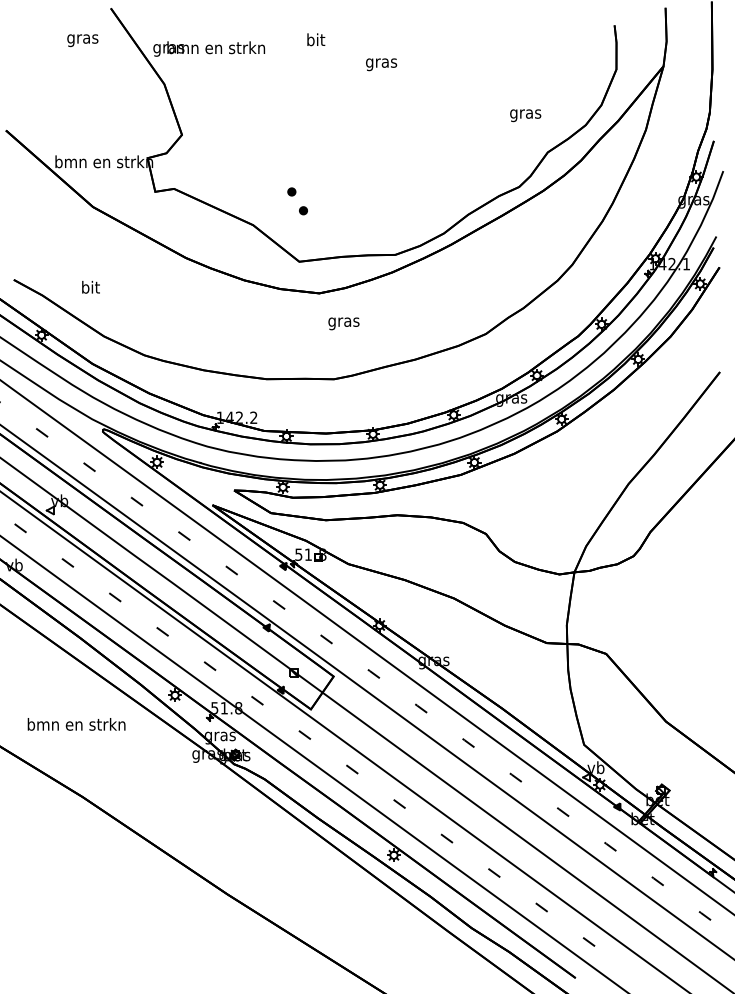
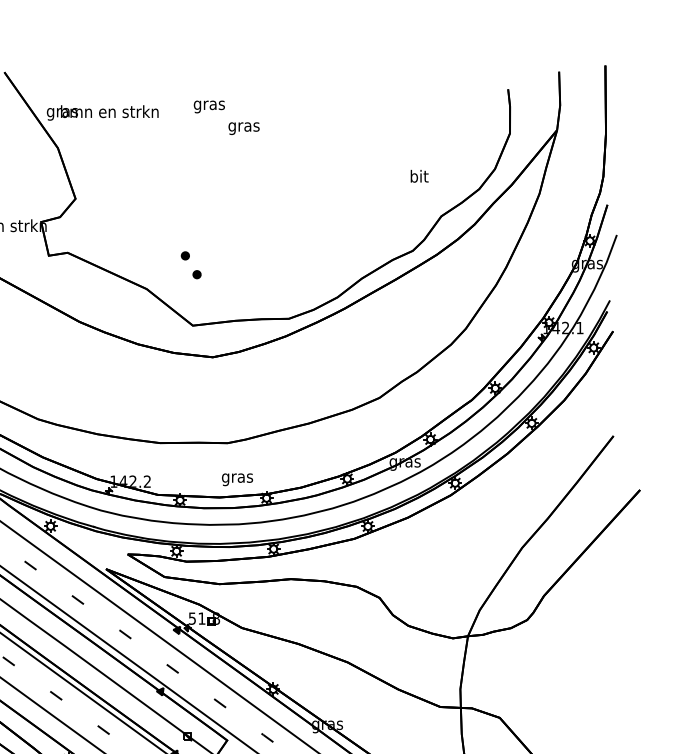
text: (315, 41) -> (209, 105), bit -> gras
text: (381, 64) -> (244, 128), moved
text: (525, 114) -> (419, 178), gras -> bit
text: (343, 323) -> (237, 479), moved

